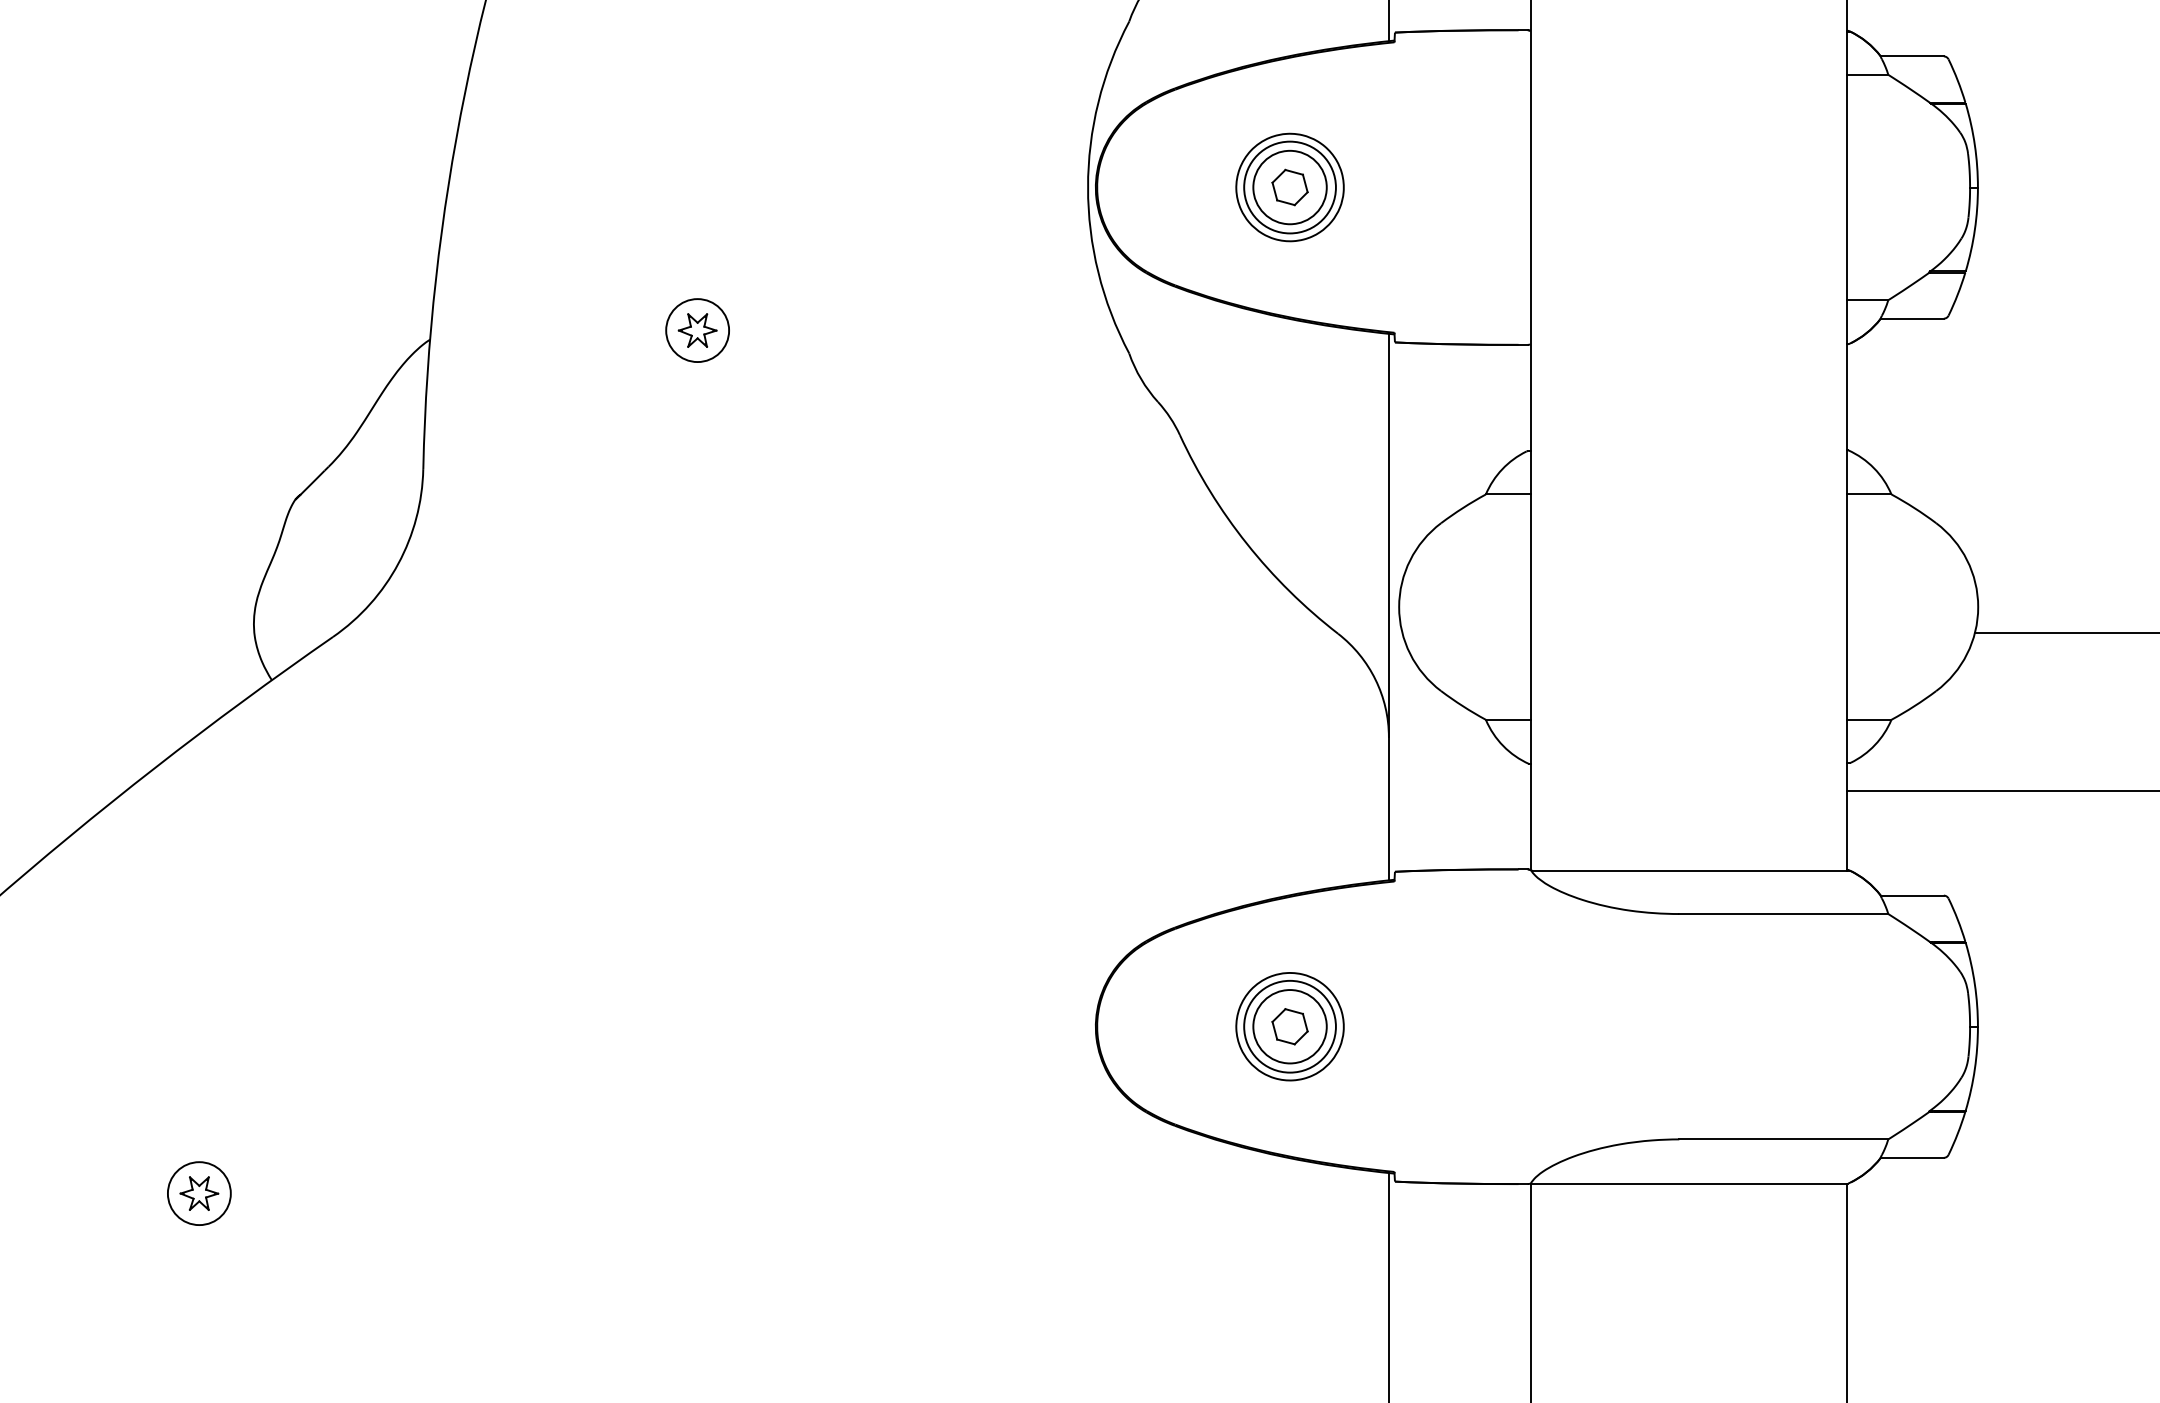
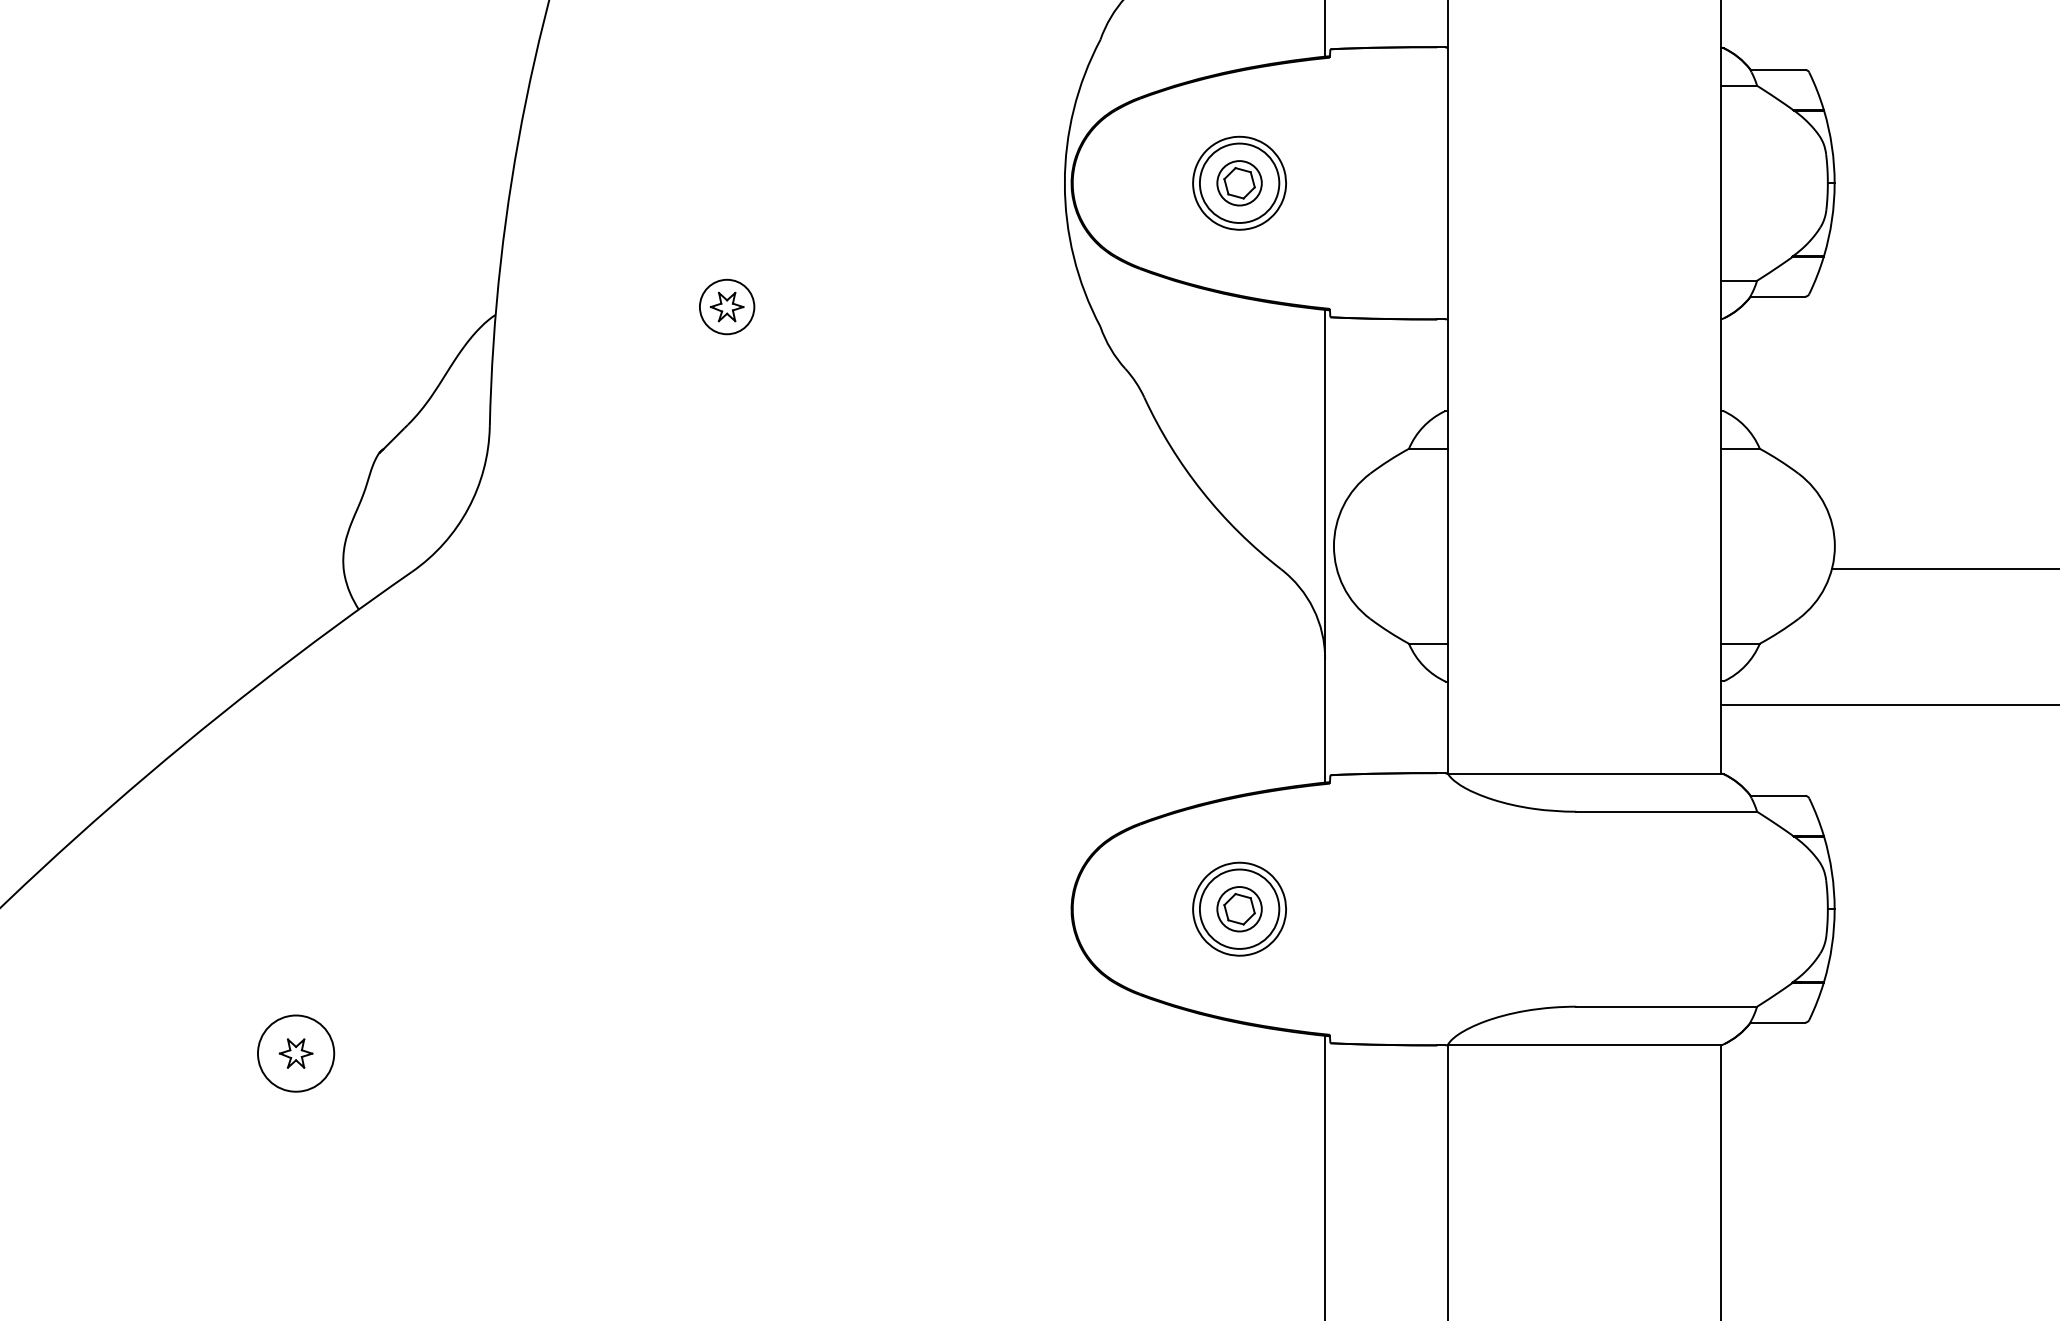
circle: (1289, 187) -> (1239, 183), size x0.7
circle: (1289, 1027) -> (1239, 909), size x0.7
circle: (198, 1193) -> (295, 1053), size x1.4

